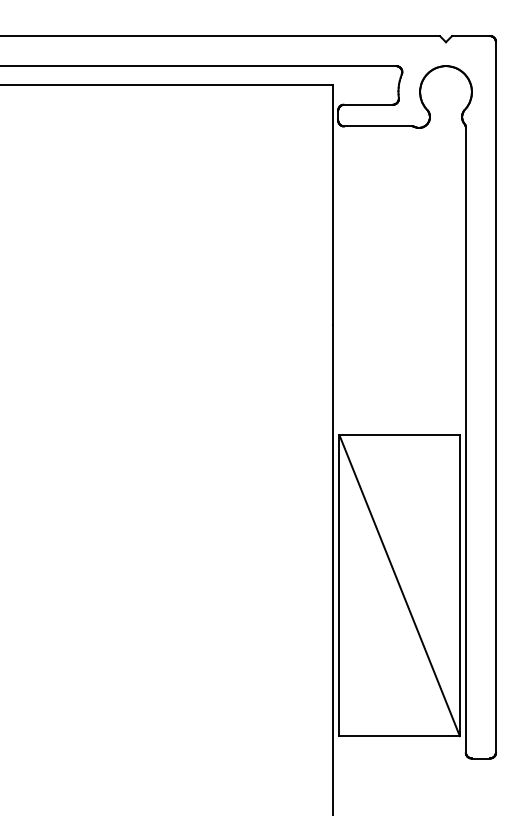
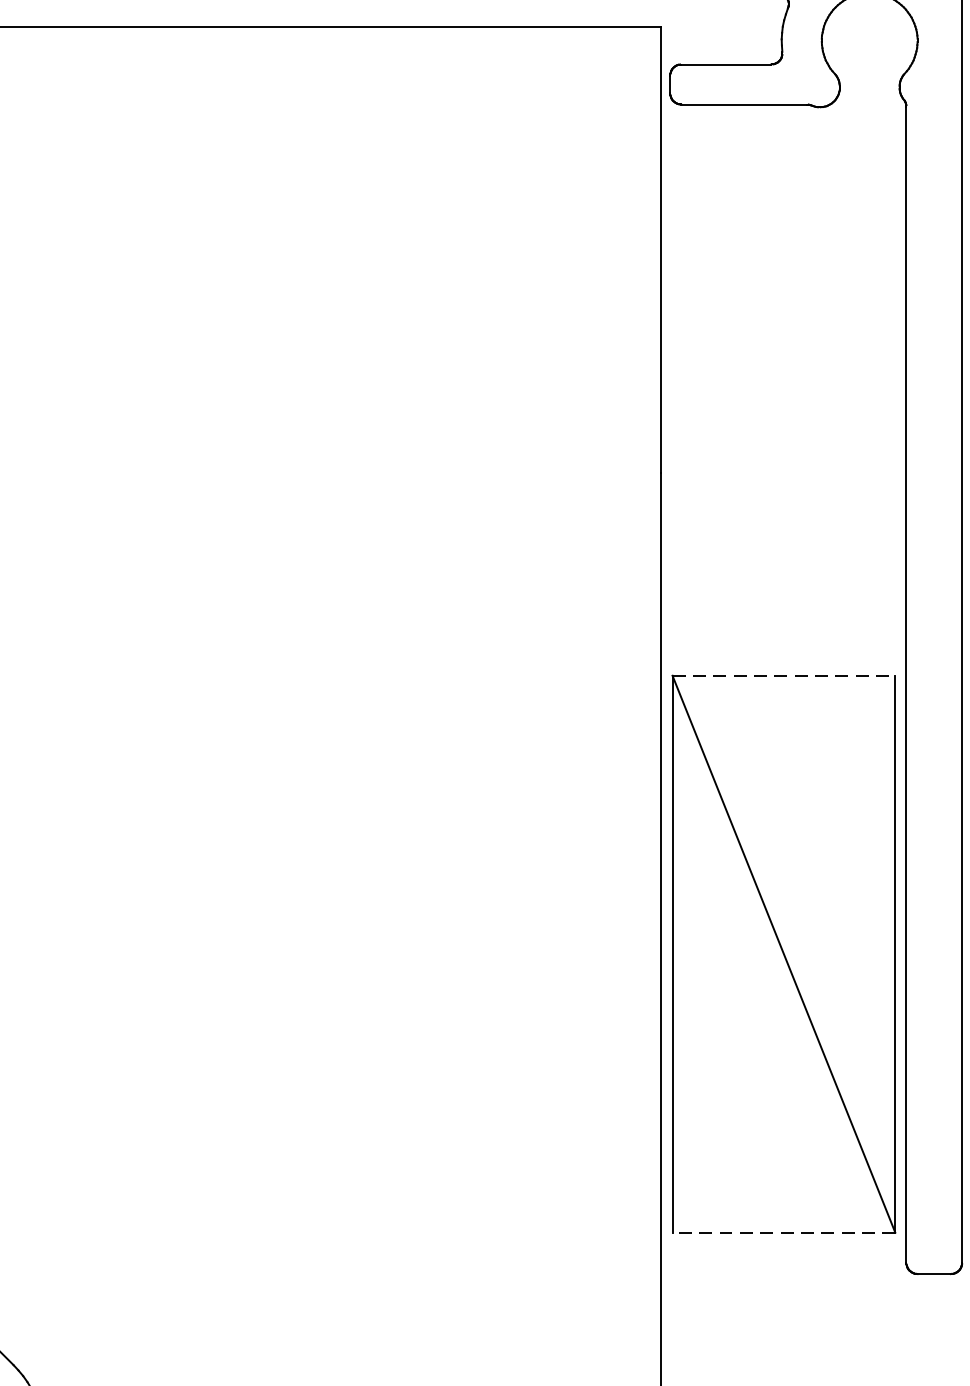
line: (400, 435) -> (785, 676), solid -> dashed
line: (399, 736) -> (783, 1233), solid -> dashed

